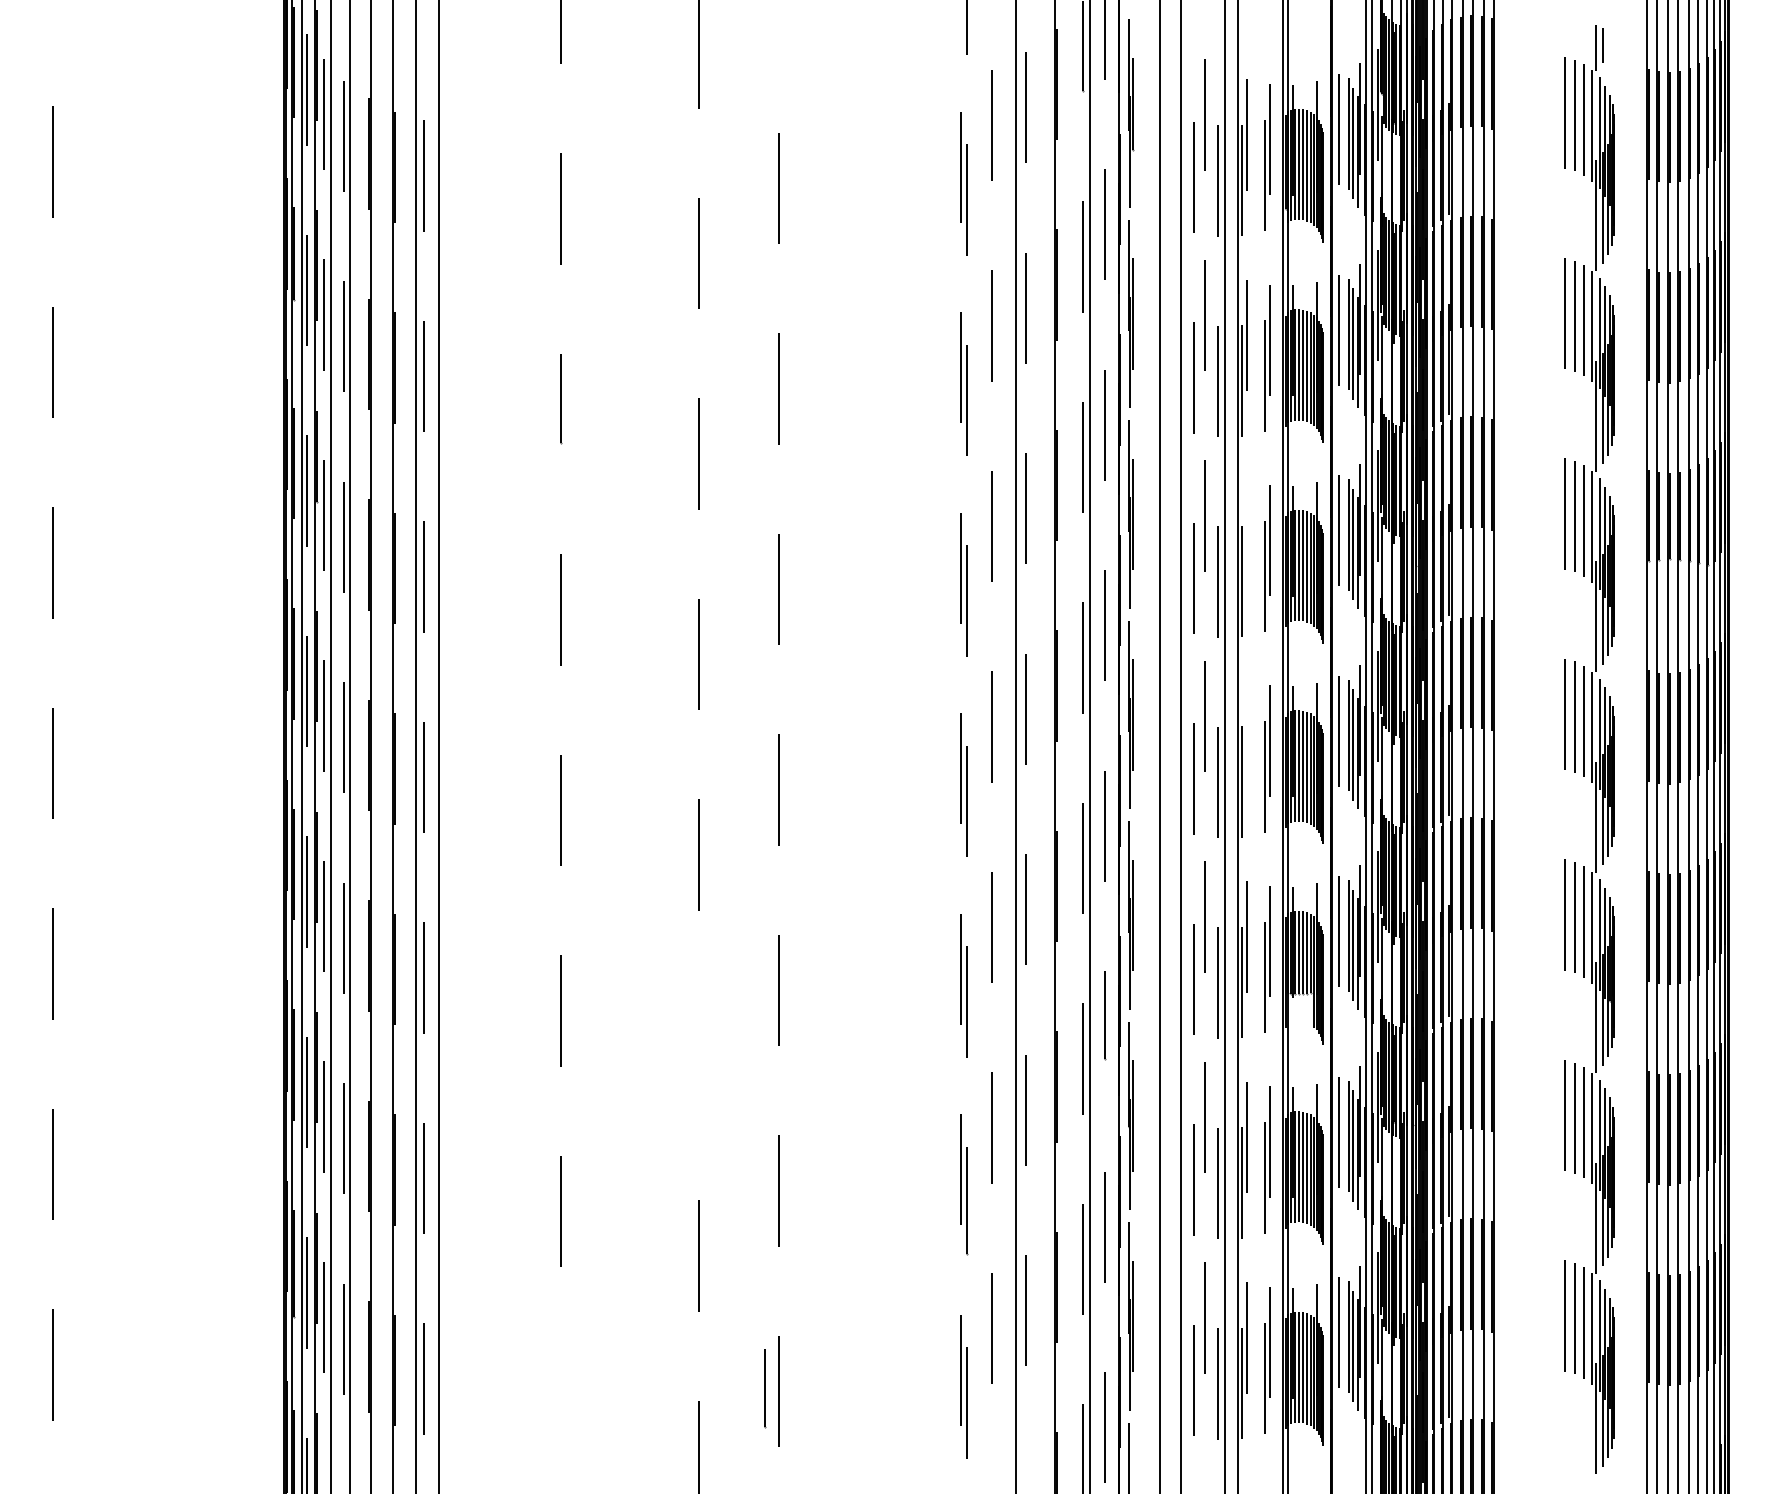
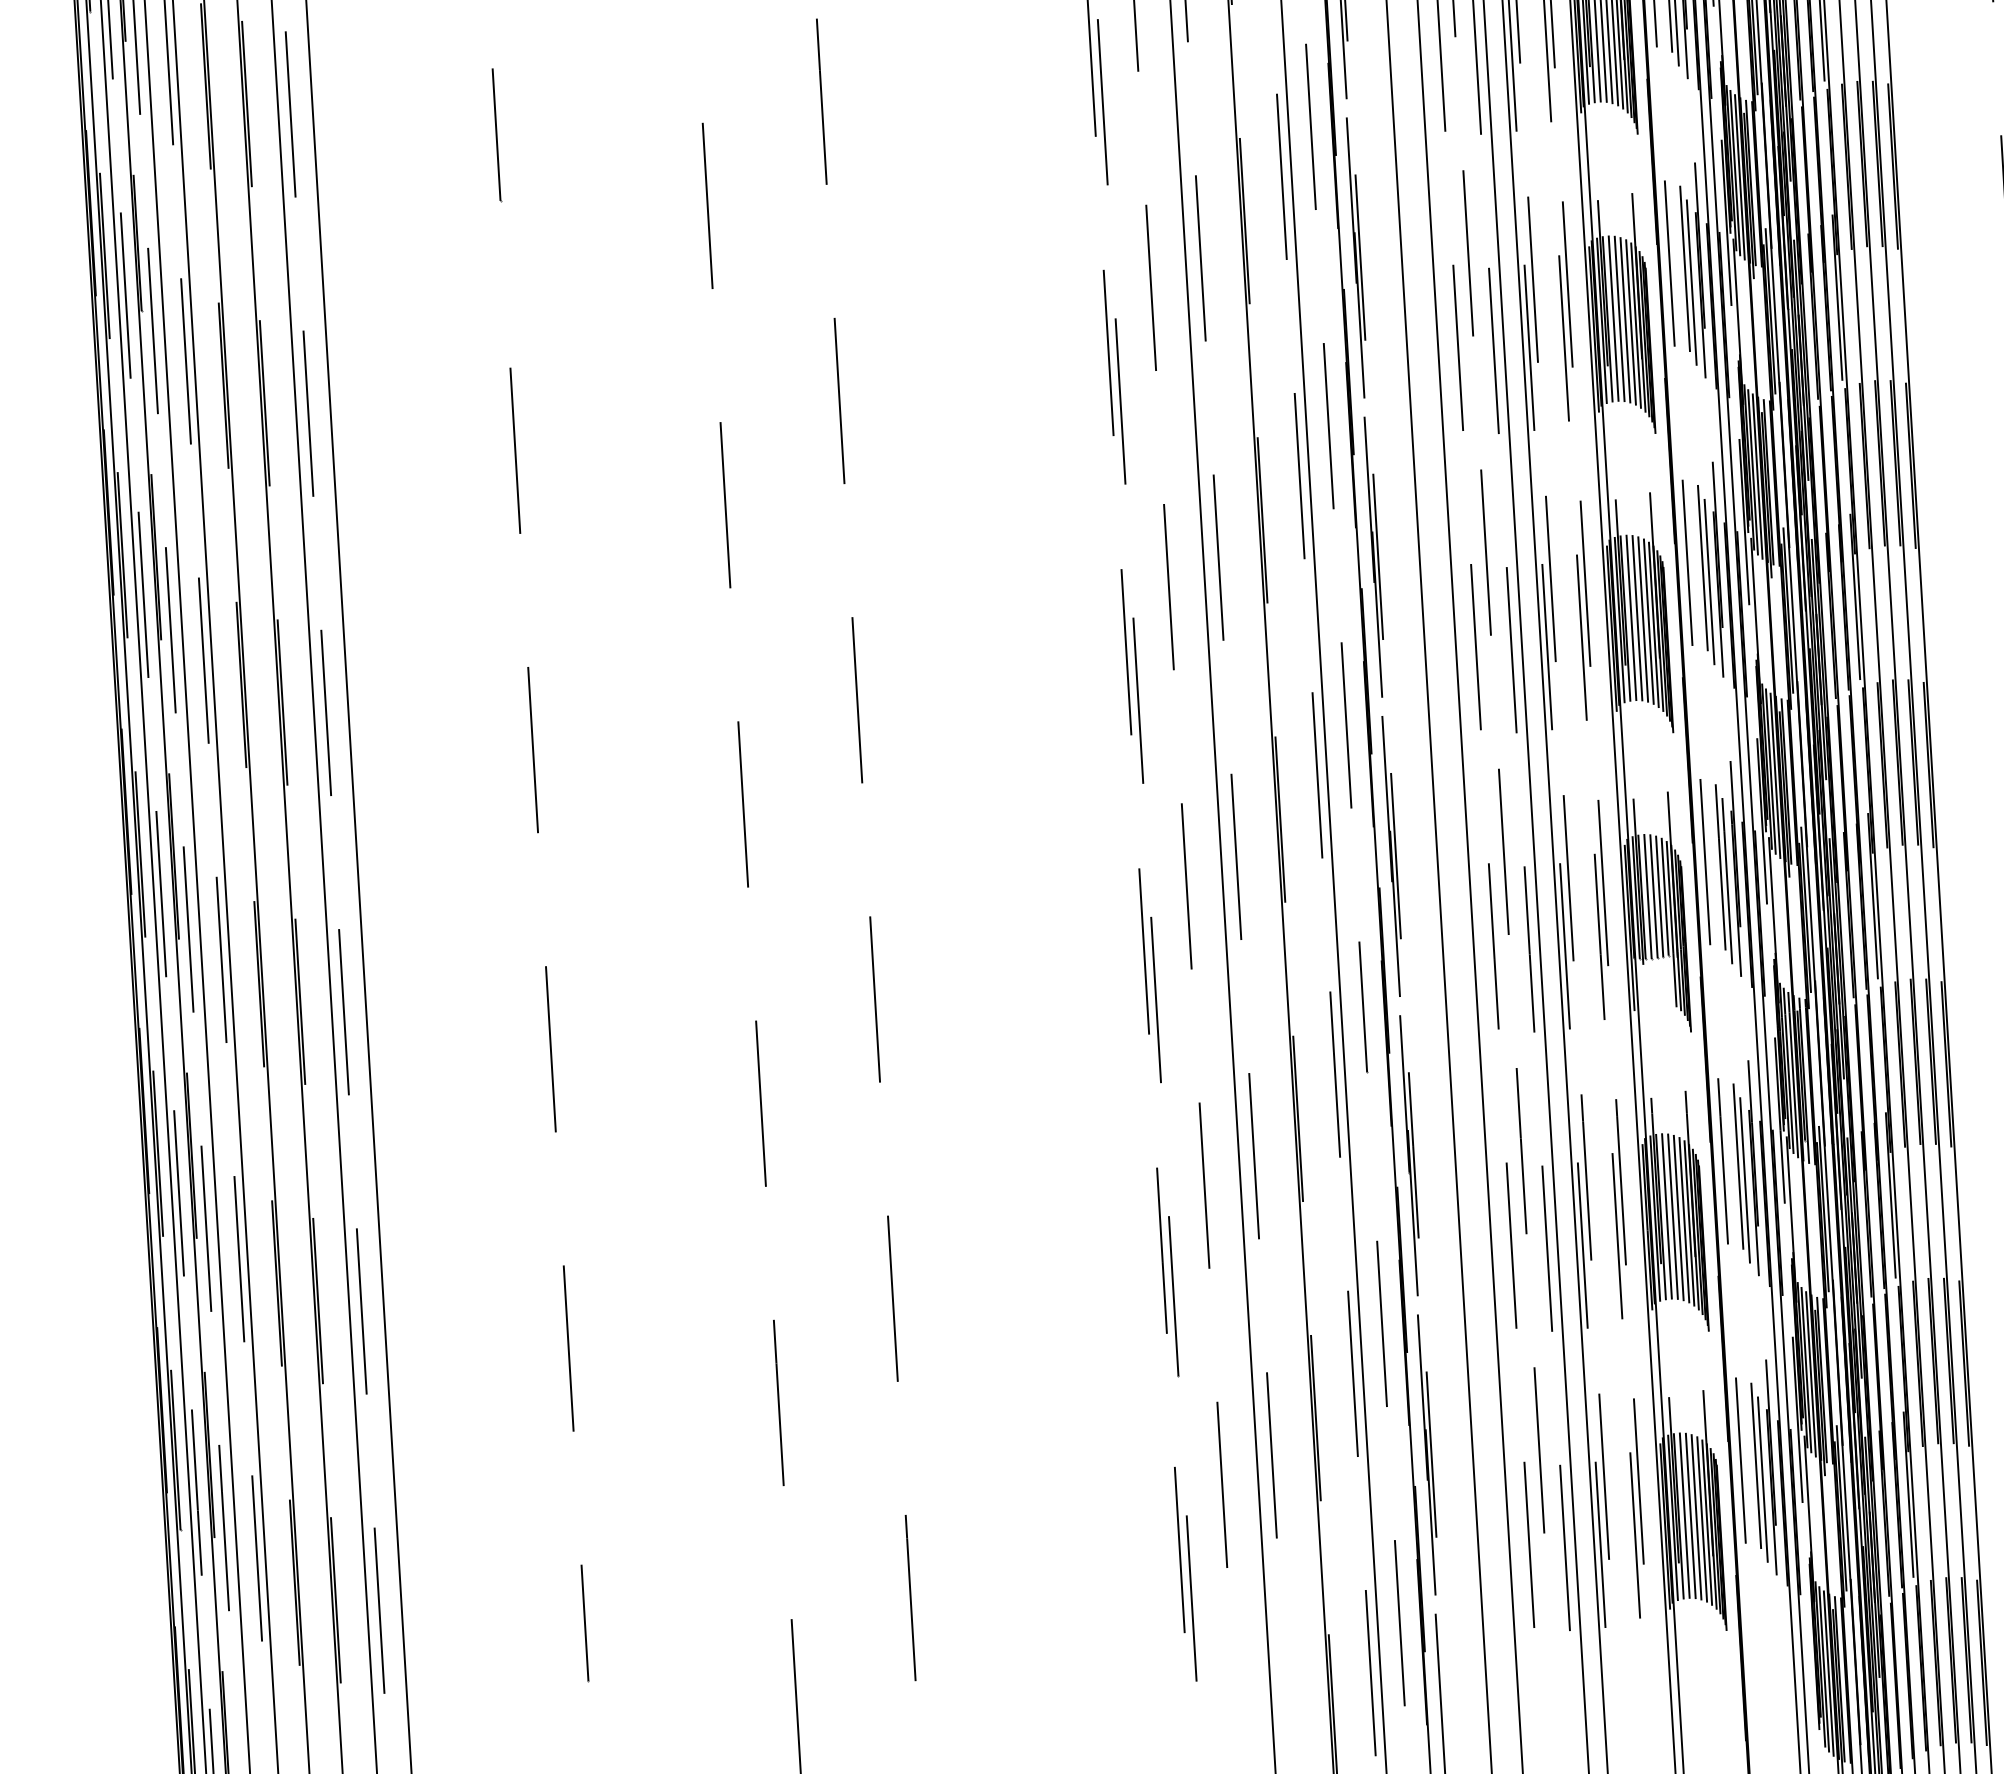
line: (1246, 535) -> (1532, 278), added
line: (1246, 736) -> (1550, 578), added
line: (698, 1055) -> (760, 1103), added
line: (765, 1388) -> (586, 1623), moved

